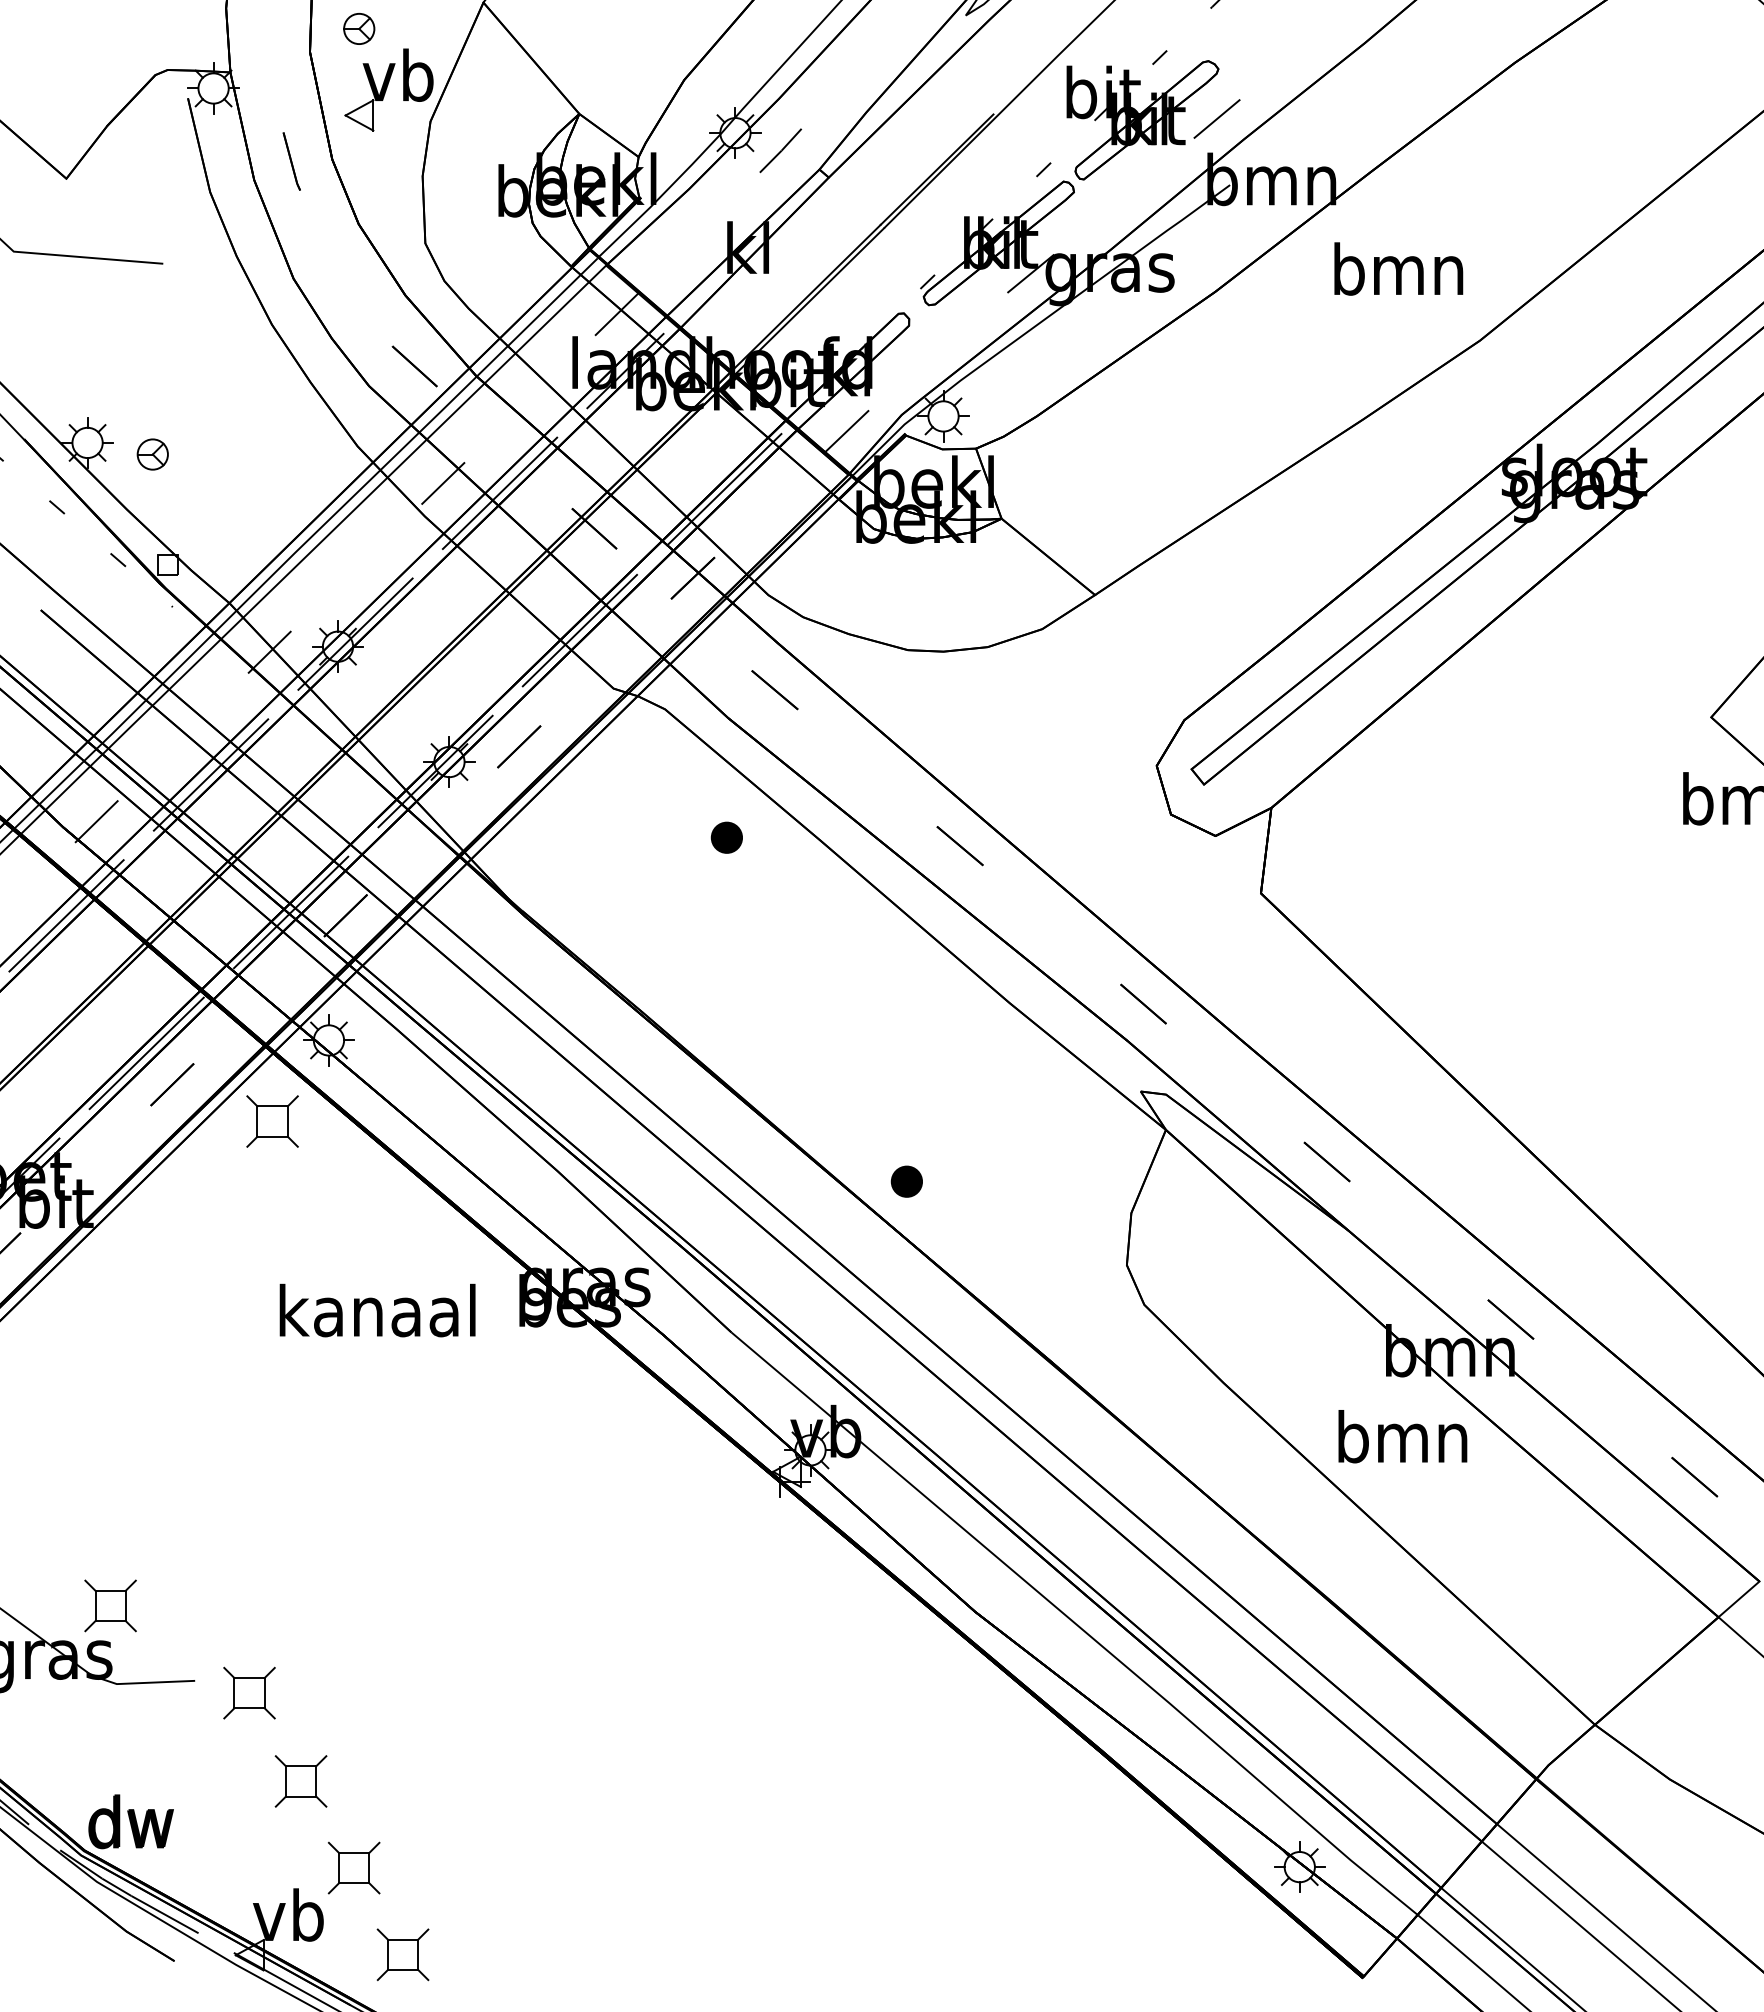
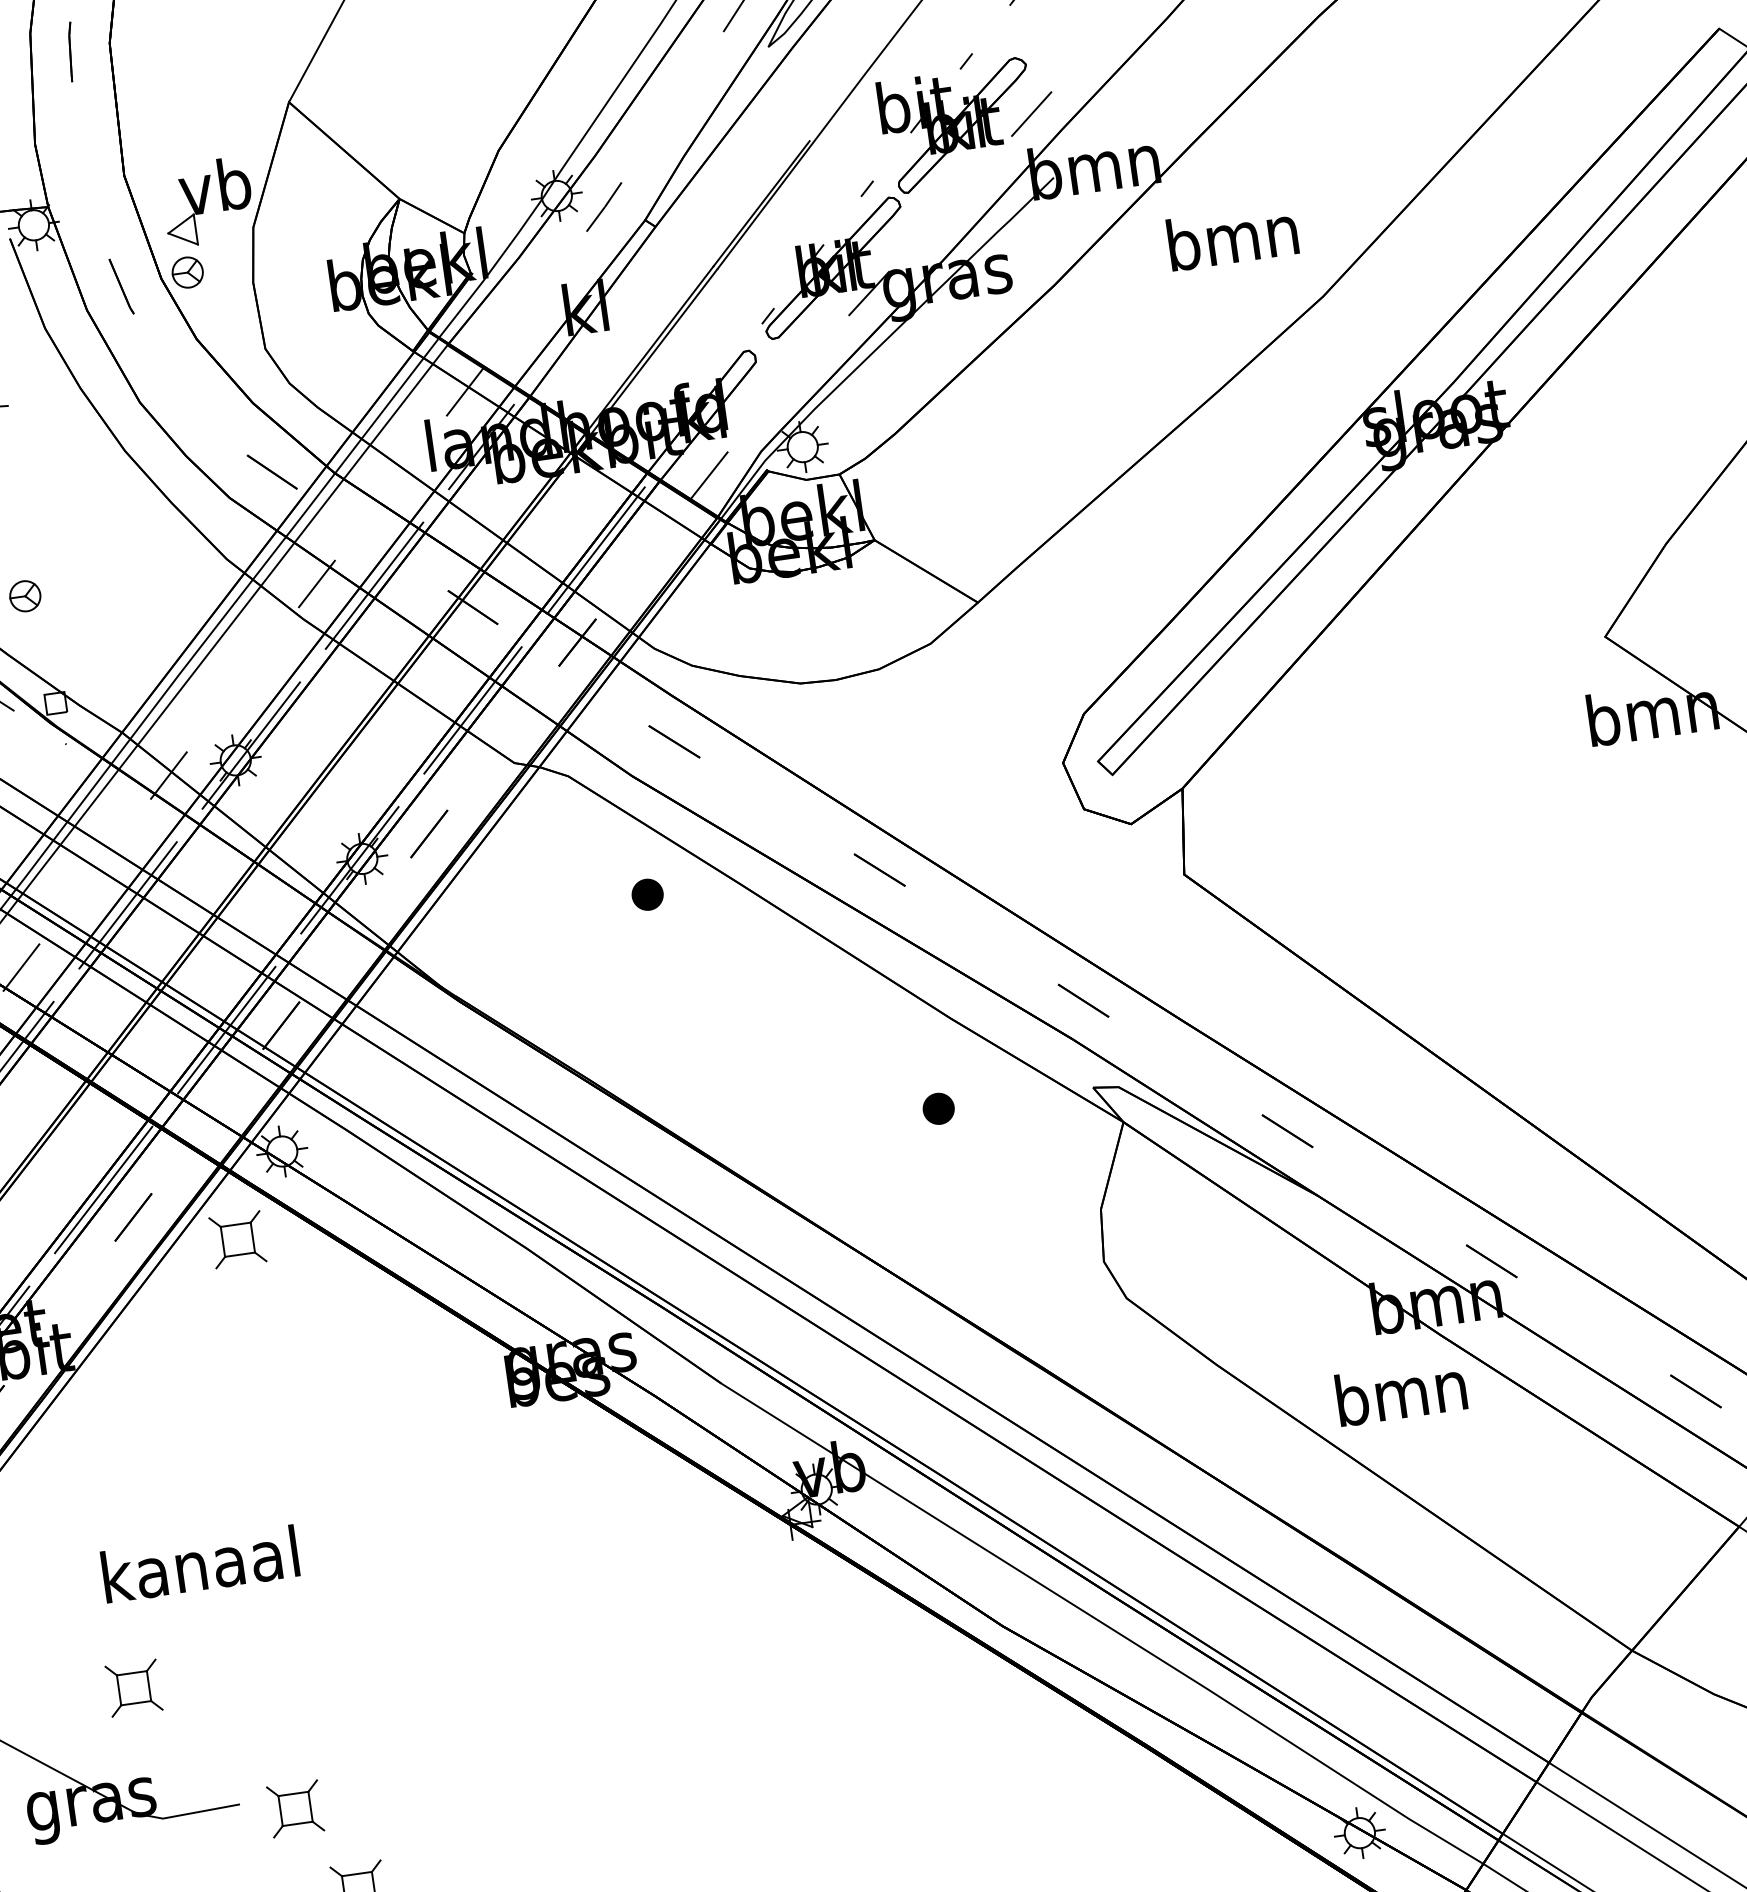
part: (359, 28) -> (187, 272), moved
part: (906, 1181) -> (938, 1108), moved
text: (377, 1310) -> (200, 1564), moved
part: (110, 1605) -> (133, 1687), moved

